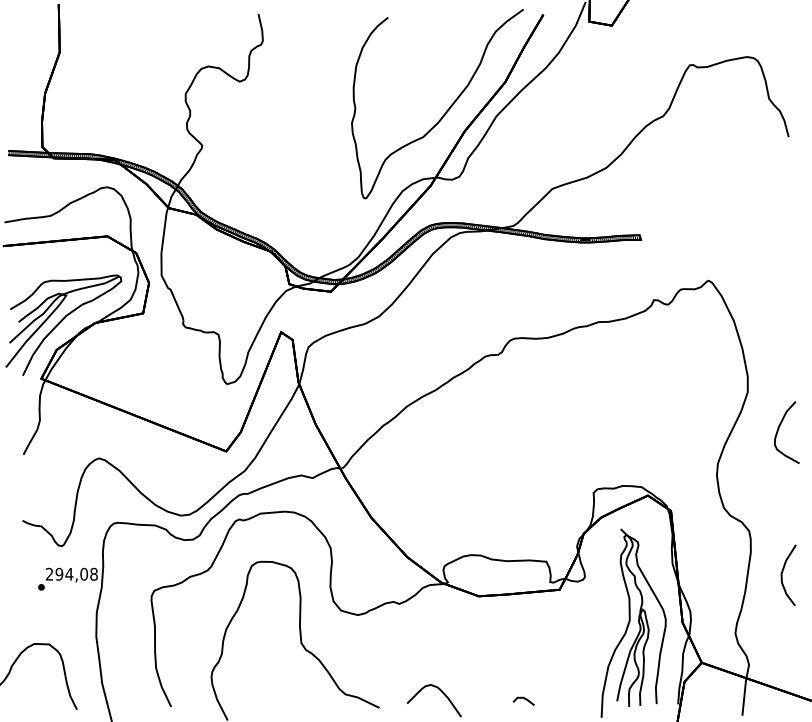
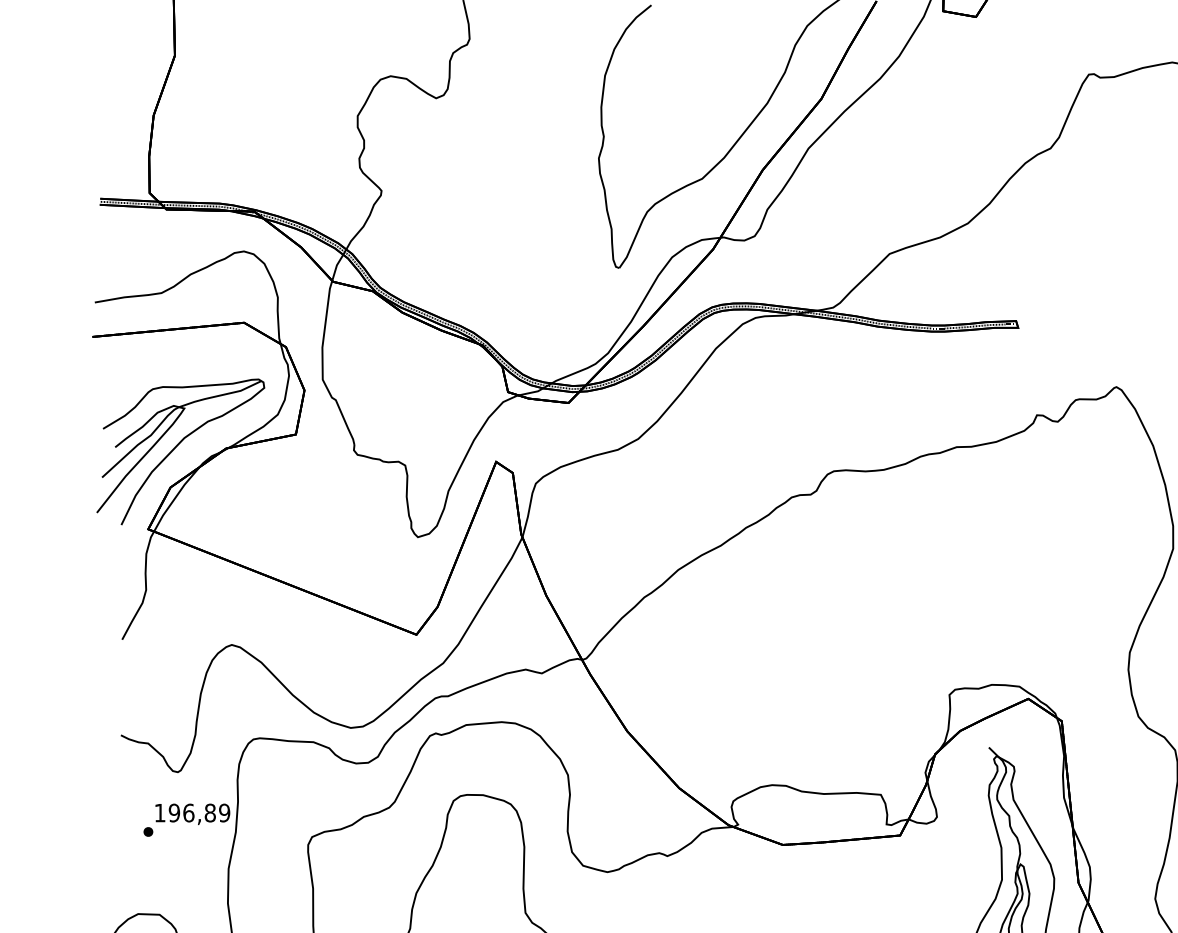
text: (71, 573) -> (191, 811), 294,08 -> 196,89

